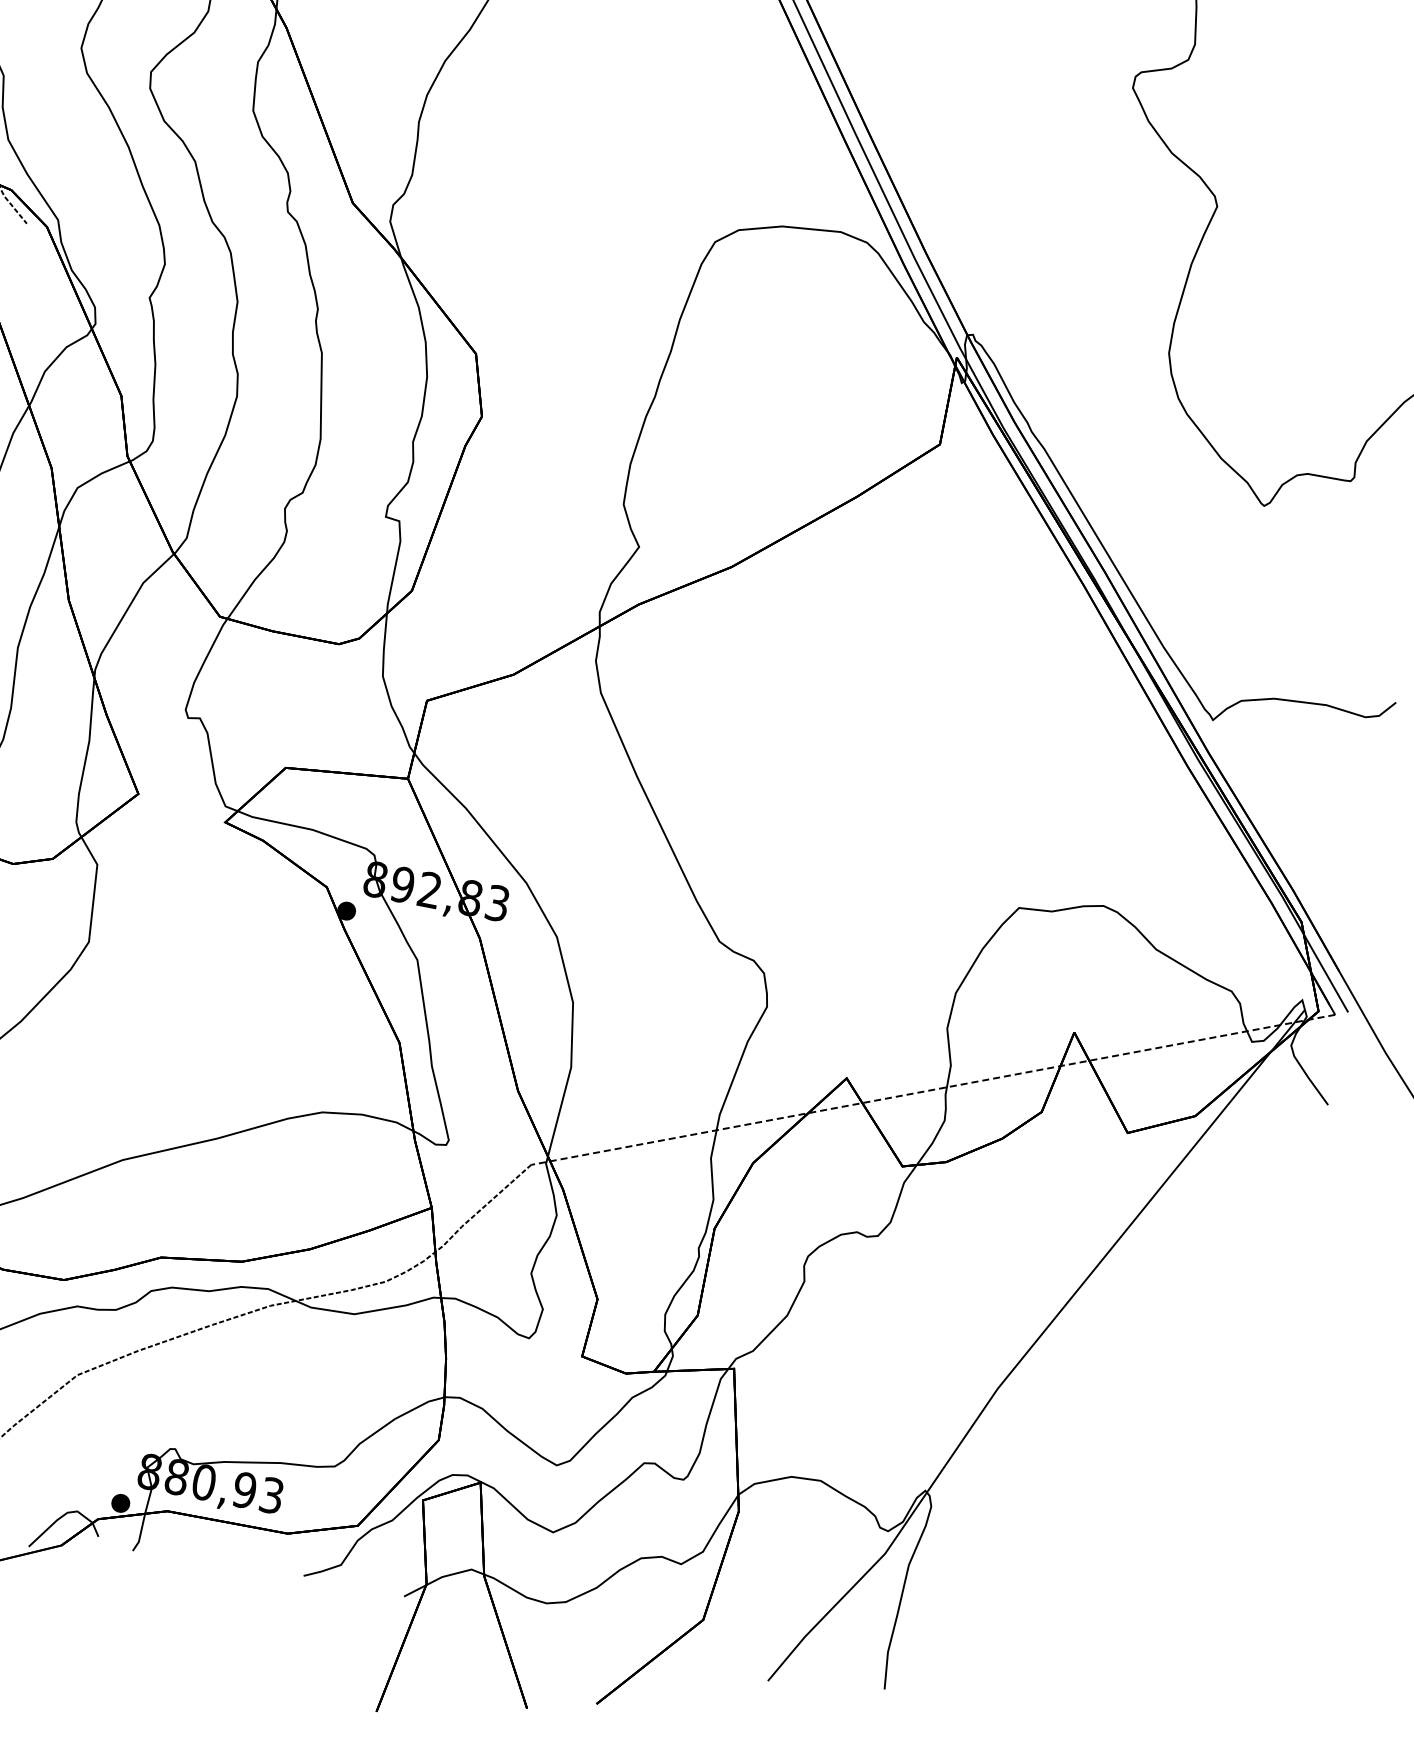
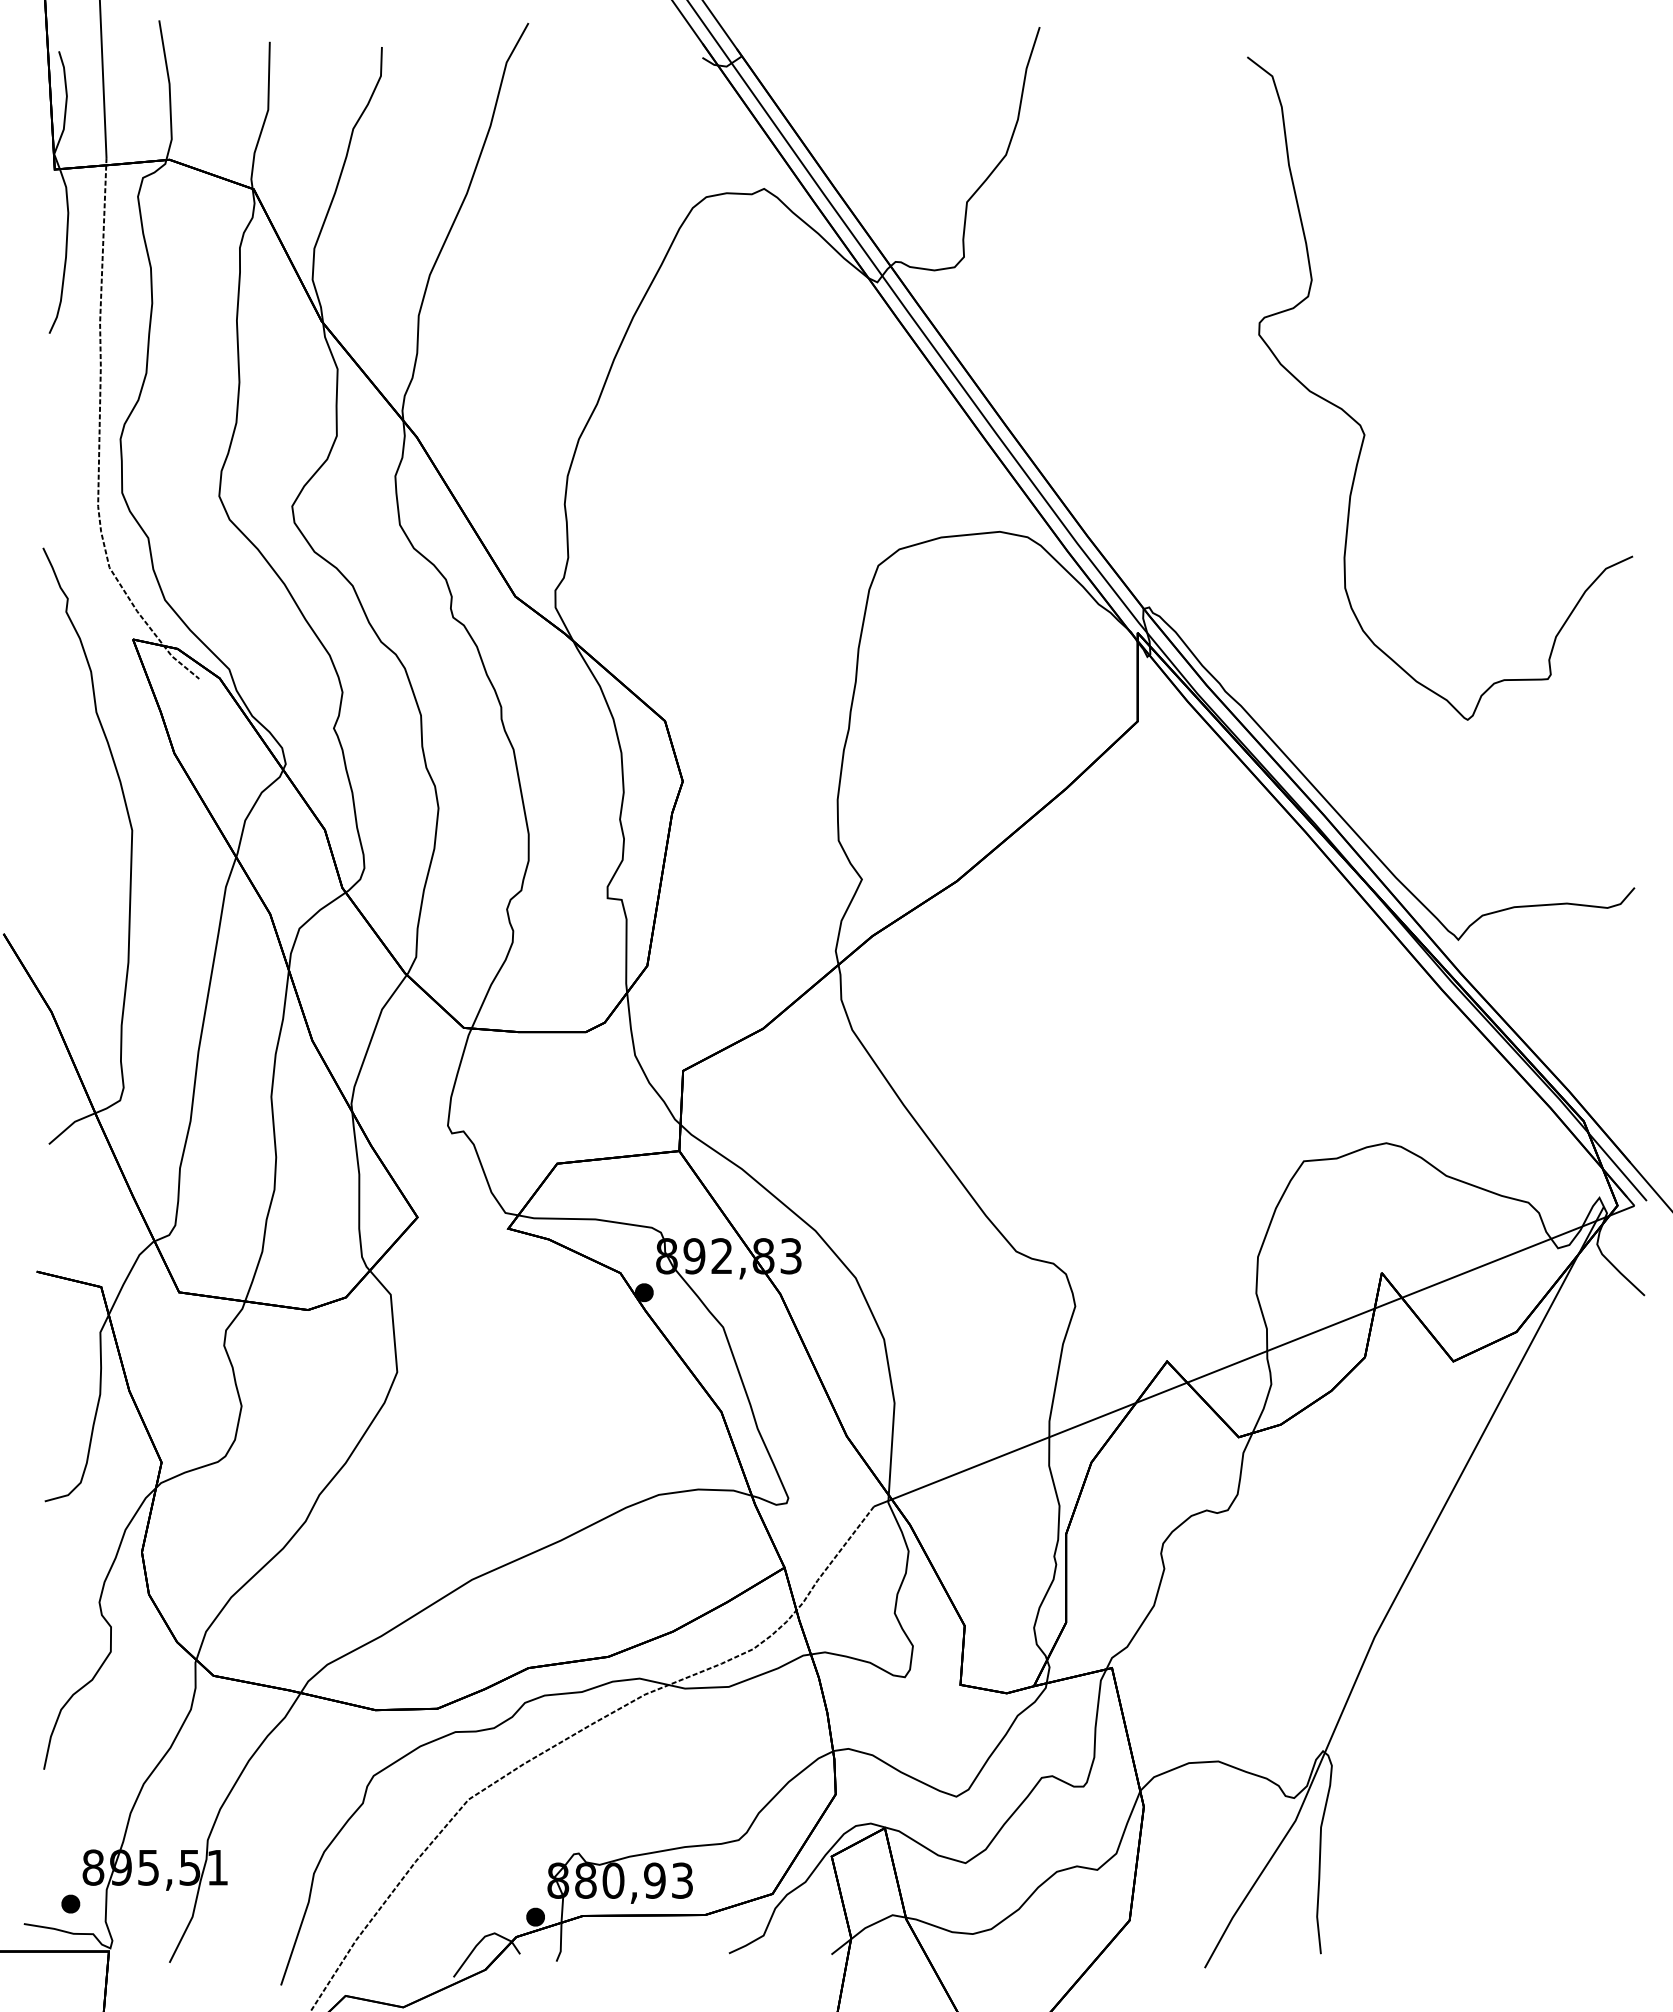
line: (933, 1090) -> (1254, 1356), dashed -> solid

